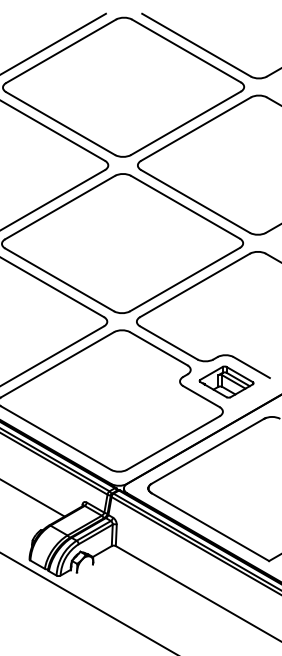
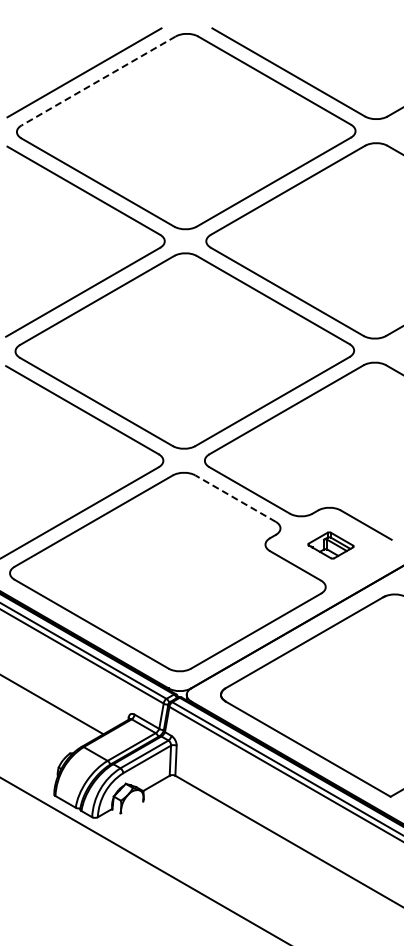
line: (61, 51) -> (98, 81), solid -> dashed
line: (158, 348) -> (235, 498), solid -> dashed
part: (226, 382) -> (330, 545), size x0.6

